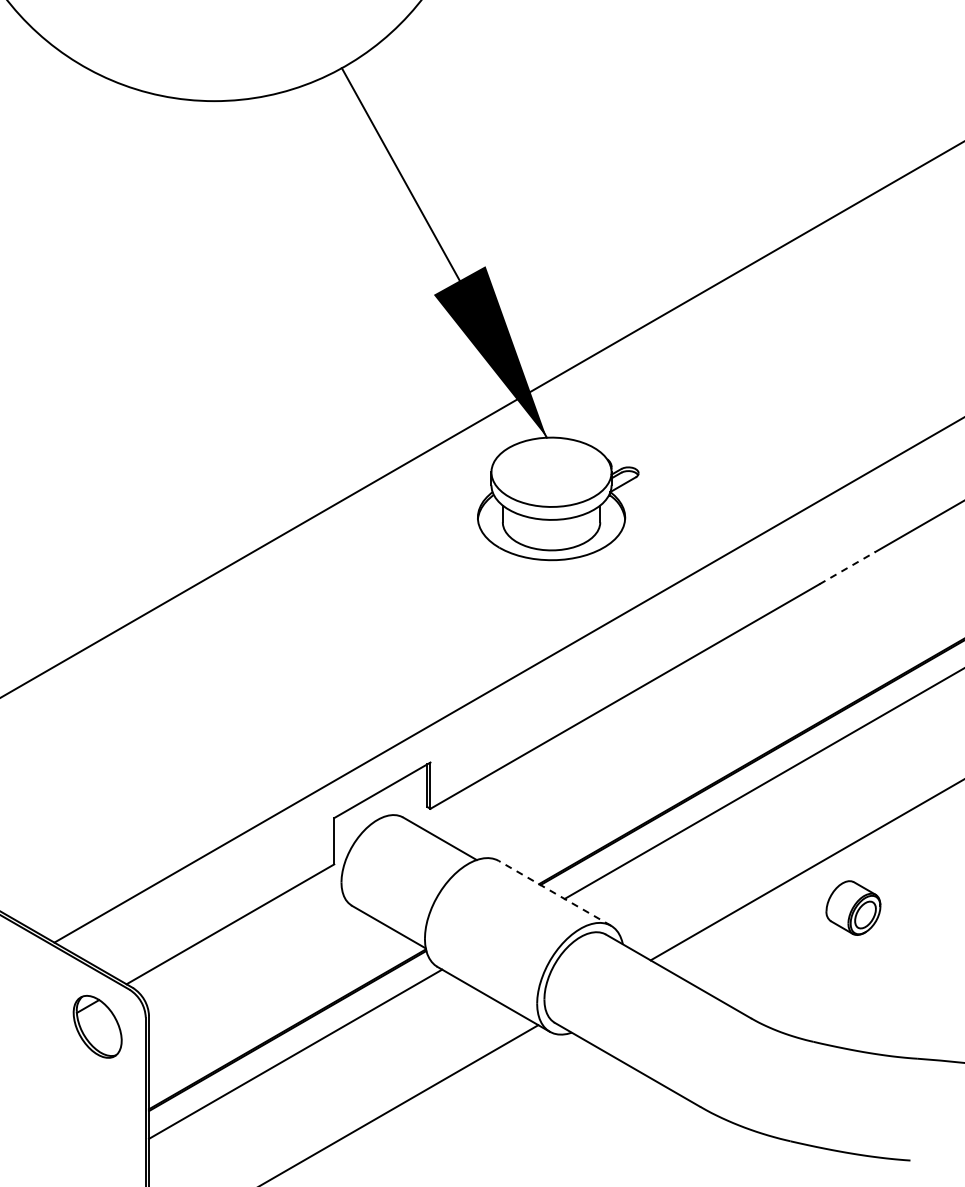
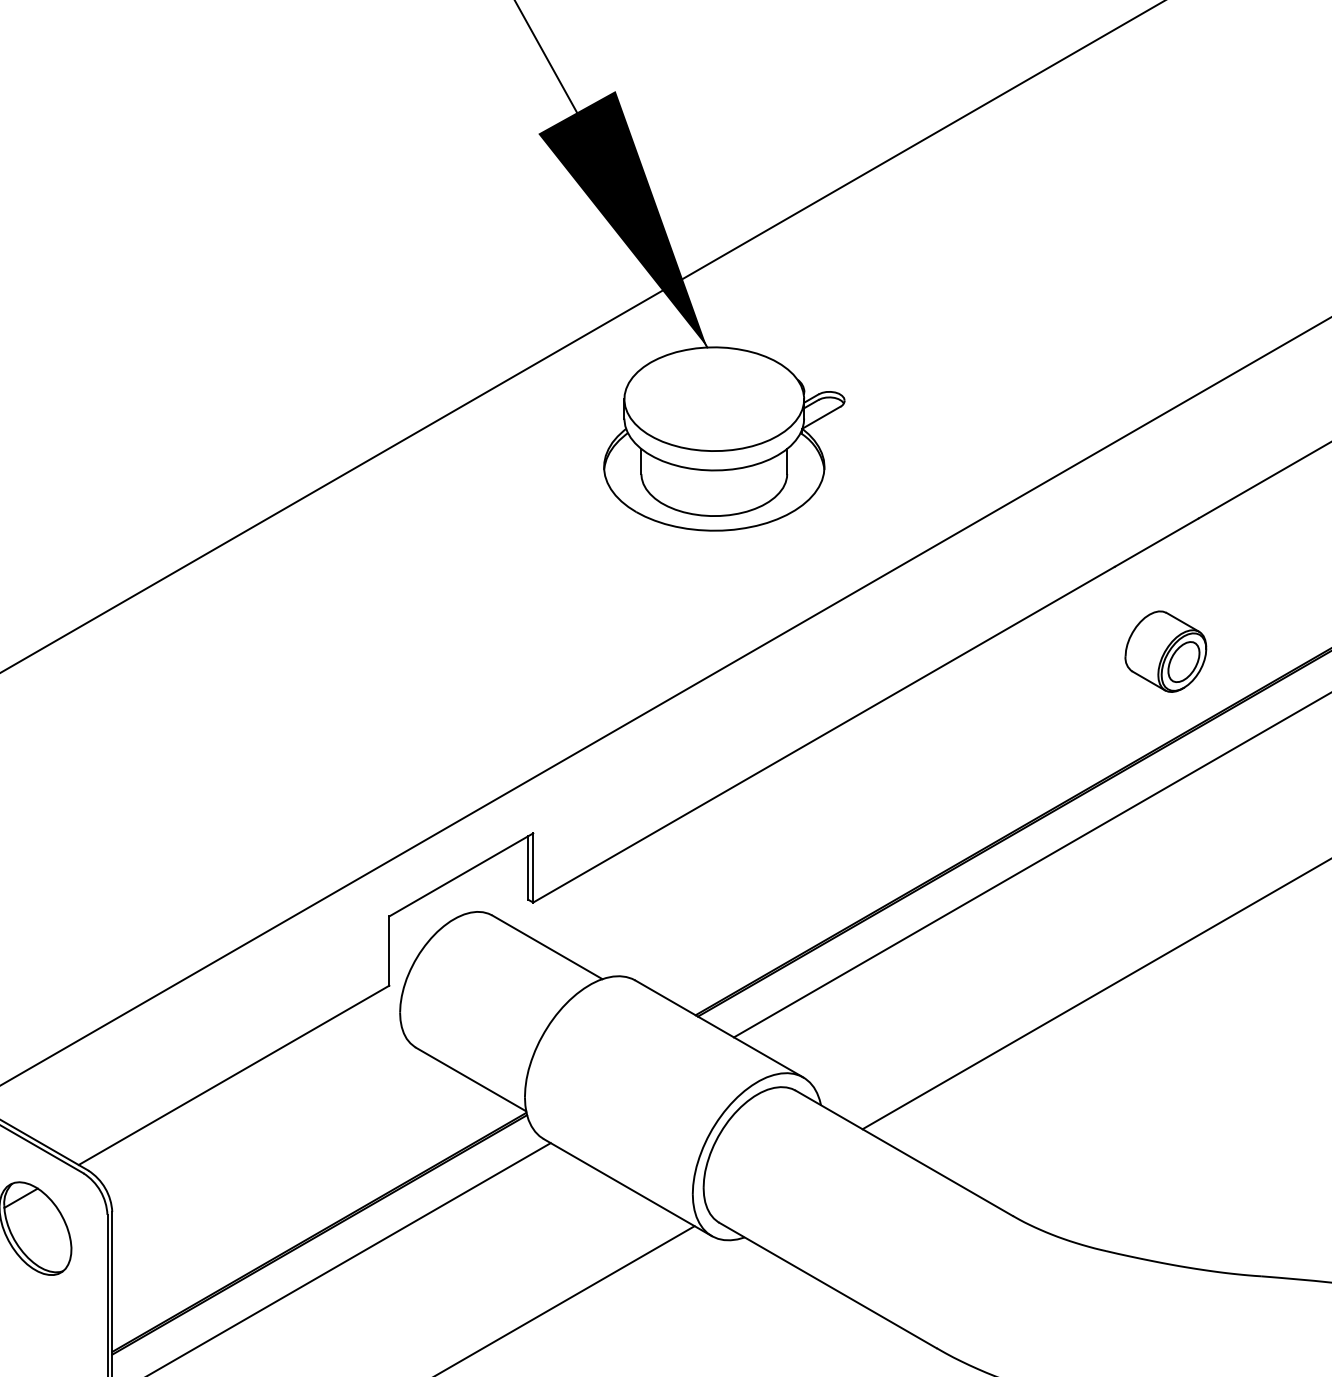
line: (847, 567) -> (1156, 541), dashed -> solid
line: (554, 893) -> (718, 1029), dashed -> solid
part: (853, 907) -> (1165, 650), moved

